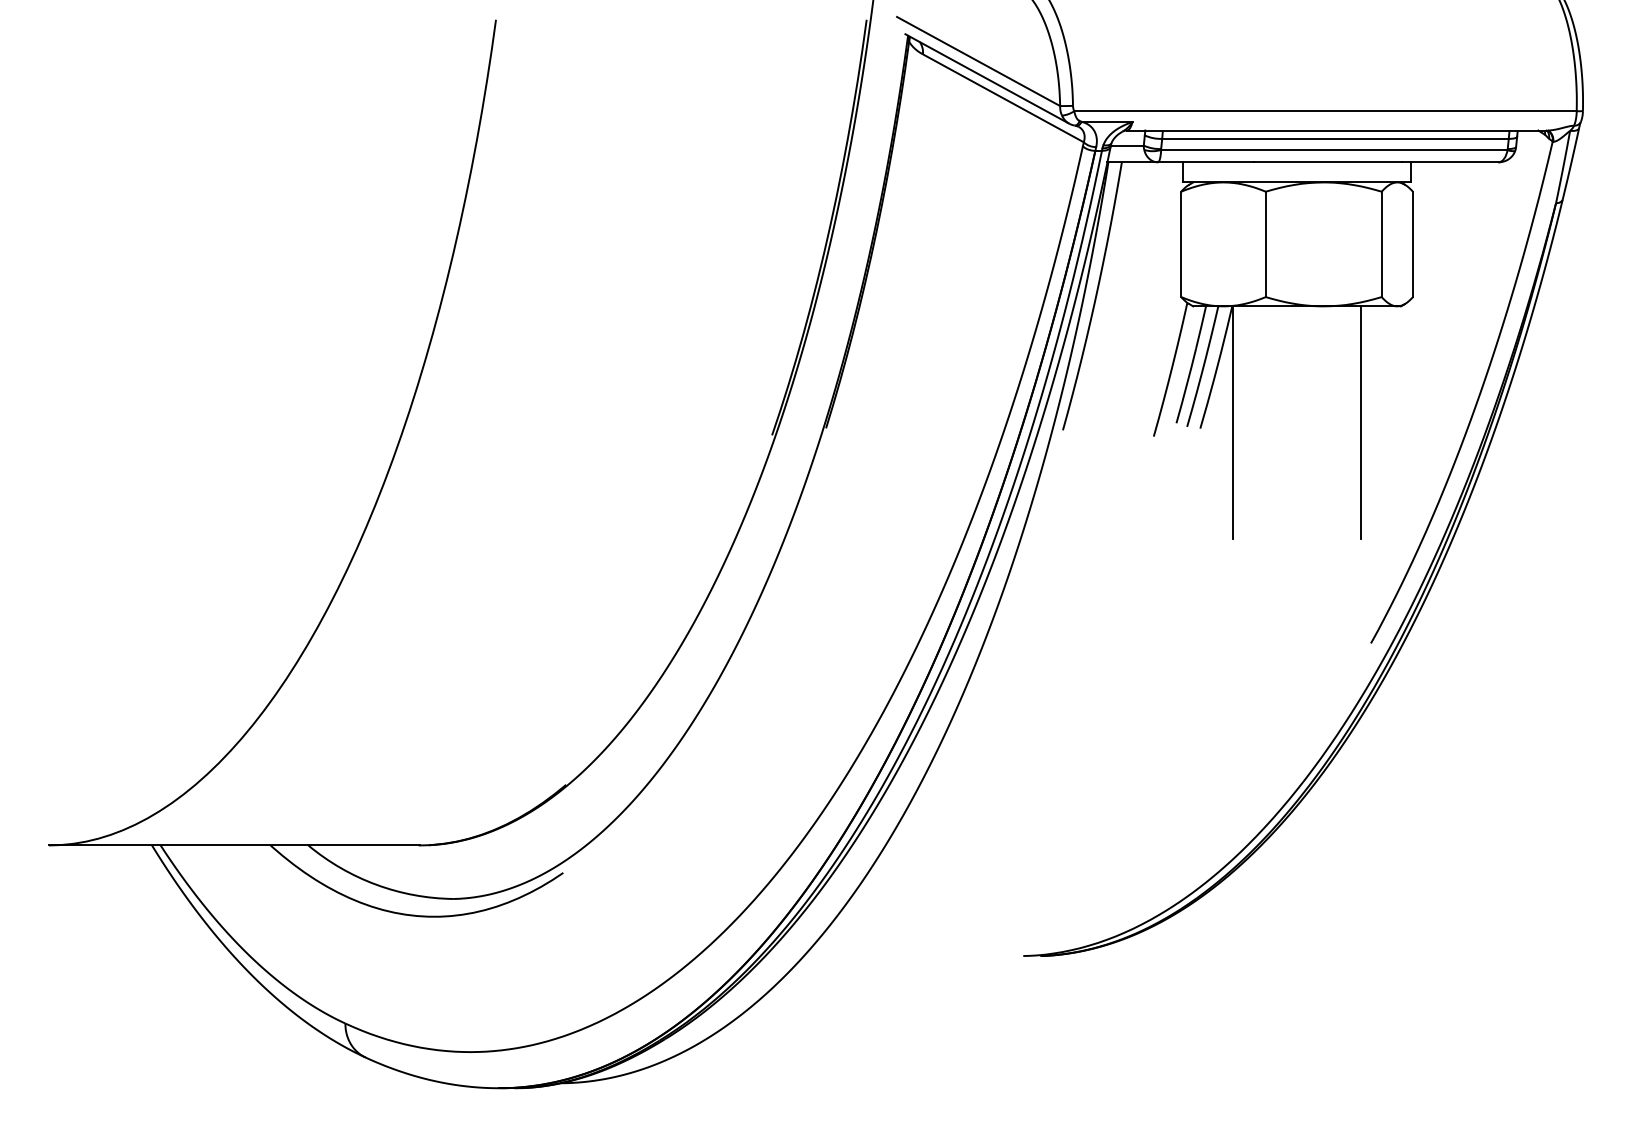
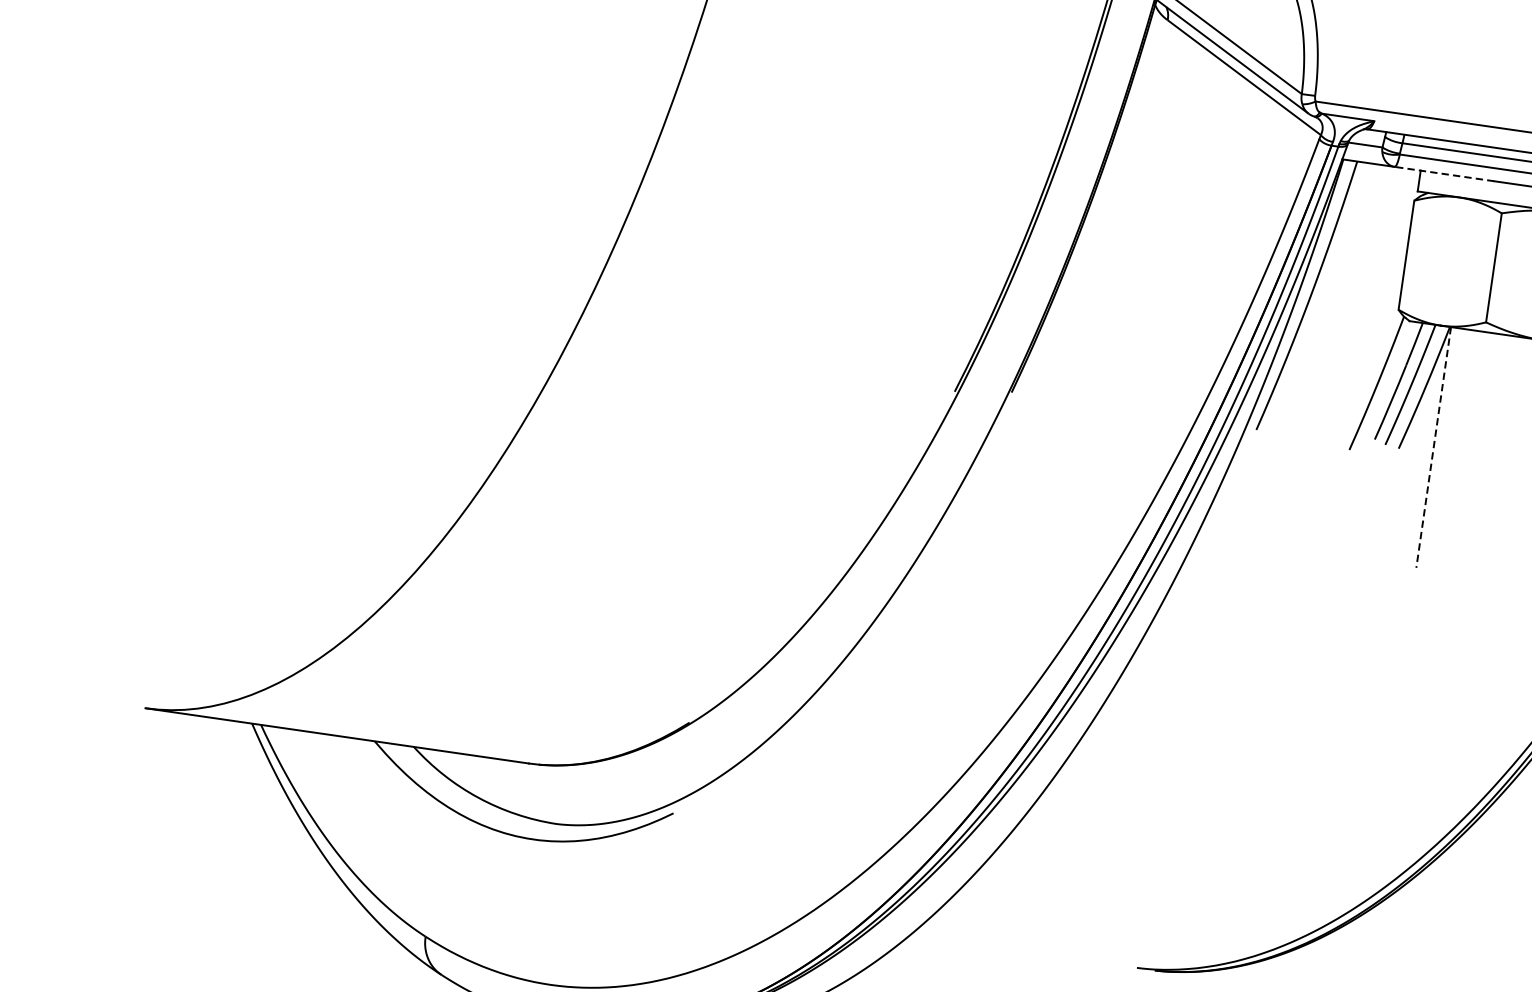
line: (1205, 162) -> (1443, 174), solid -> dashed
line: (1233, 423) -> (1433, 448), solid -> dashed

